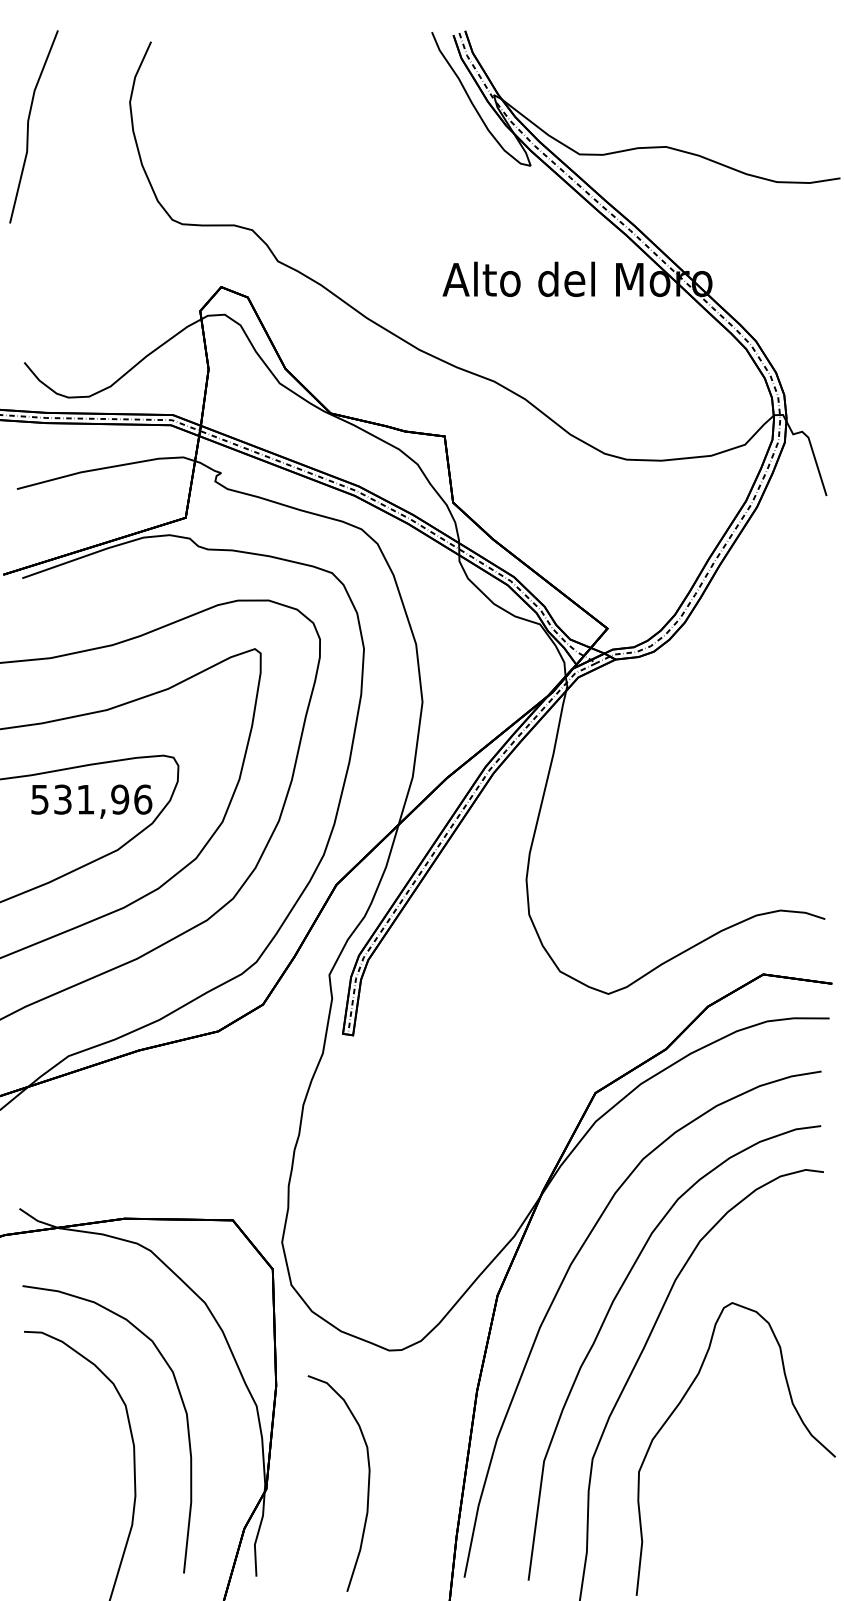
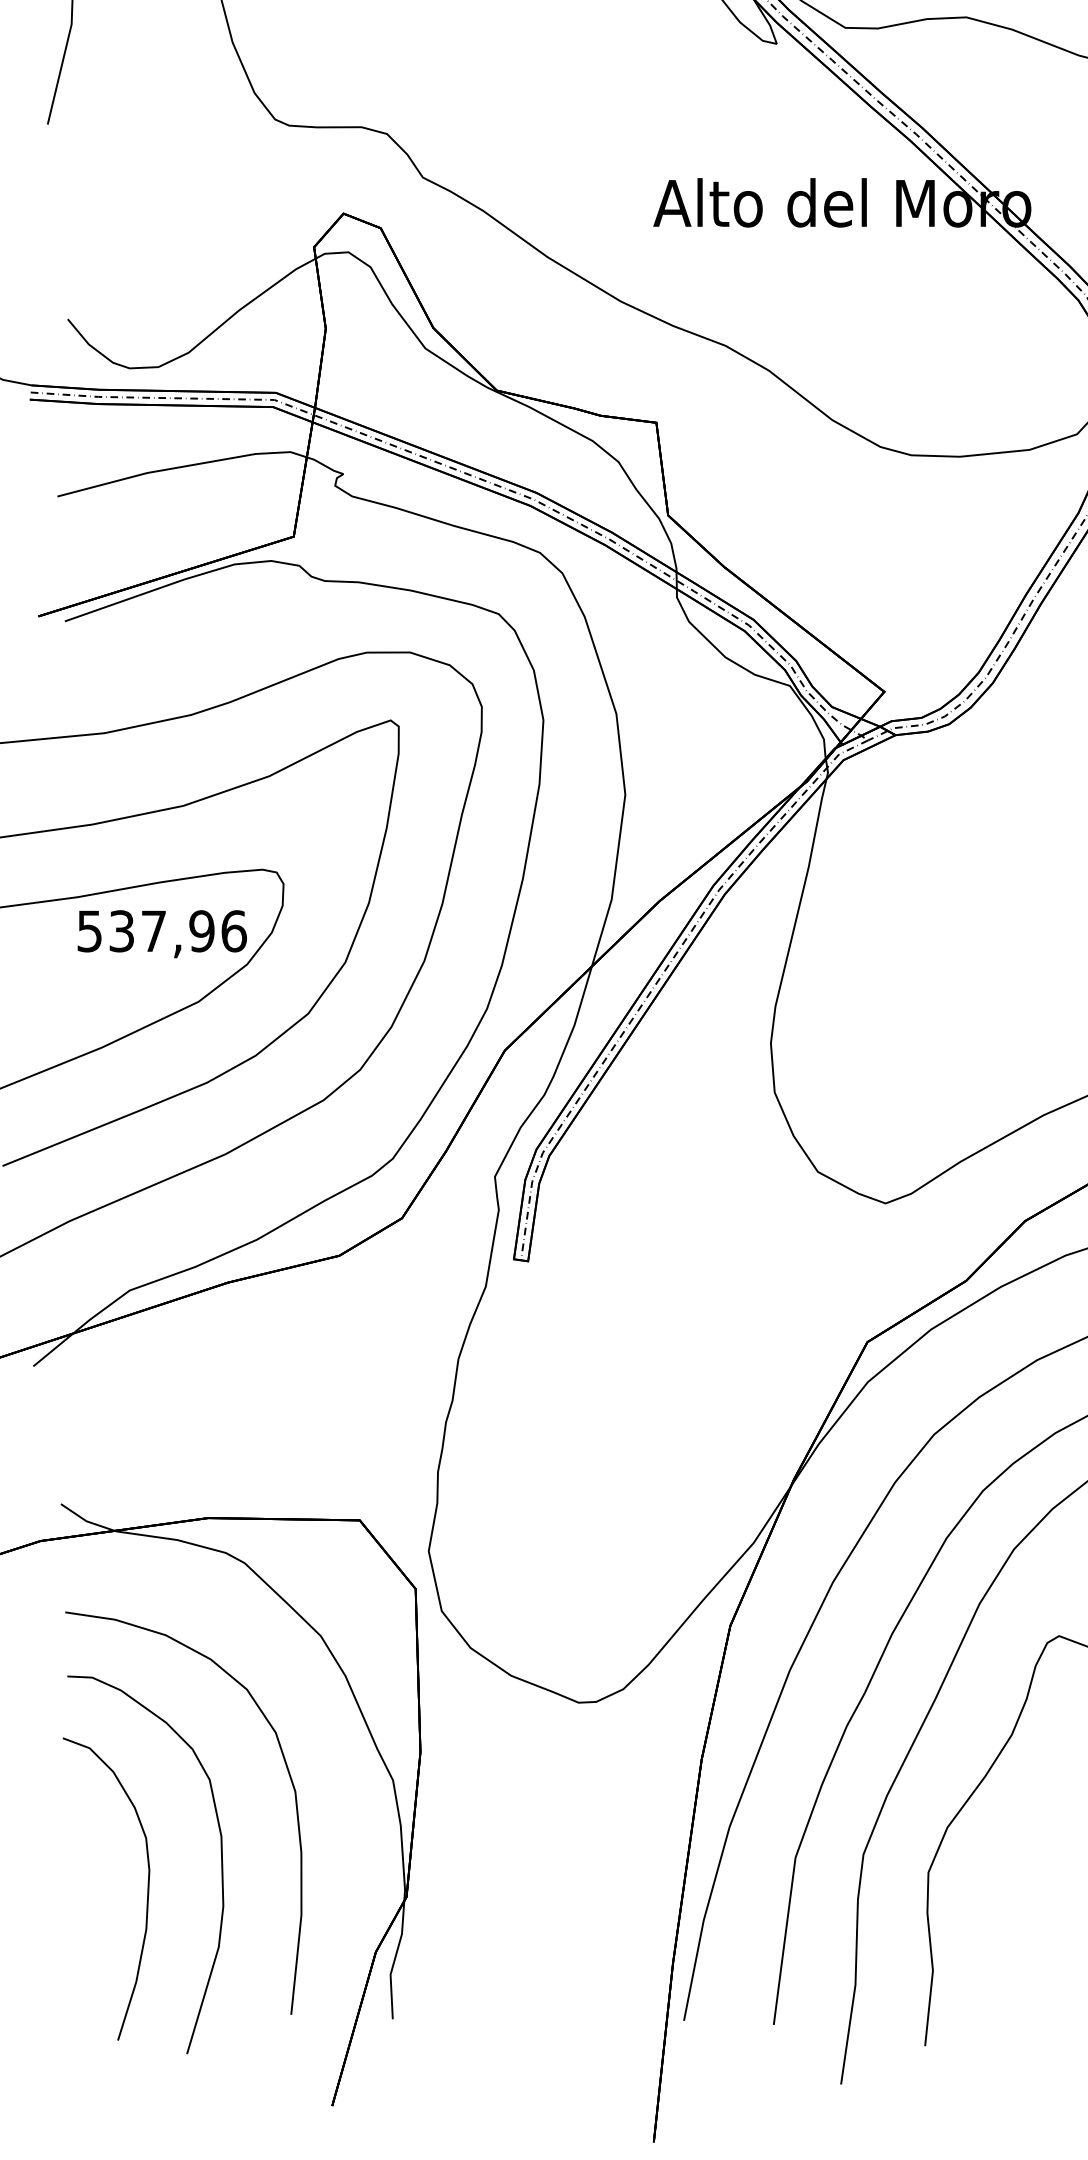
text: (85, 799) -> (153, 931), 531,96 -> 537,96
curve: (367, 1486) -> (146, 1893), moved

